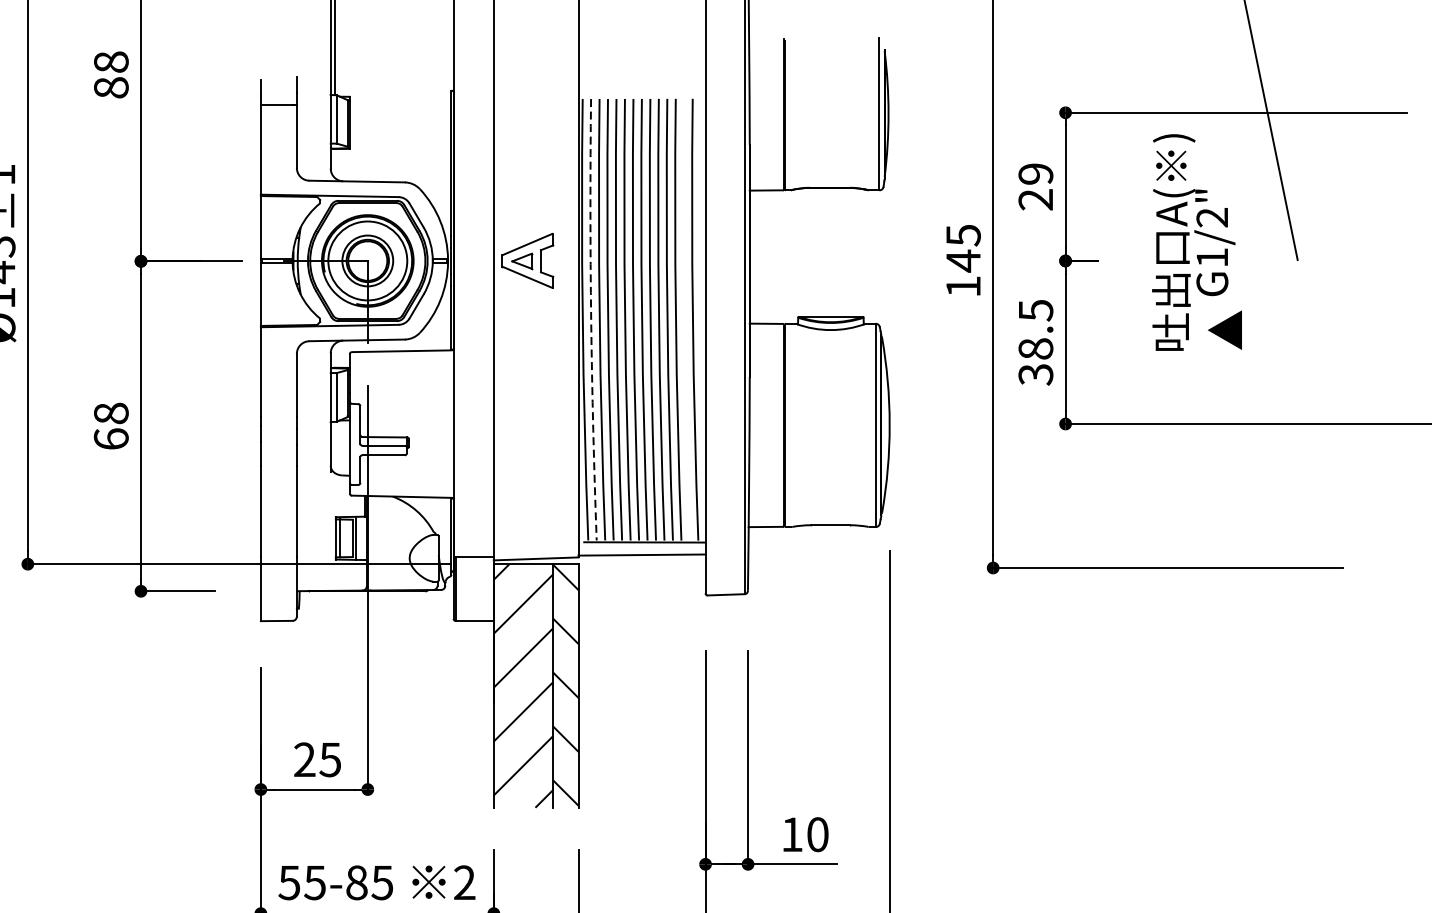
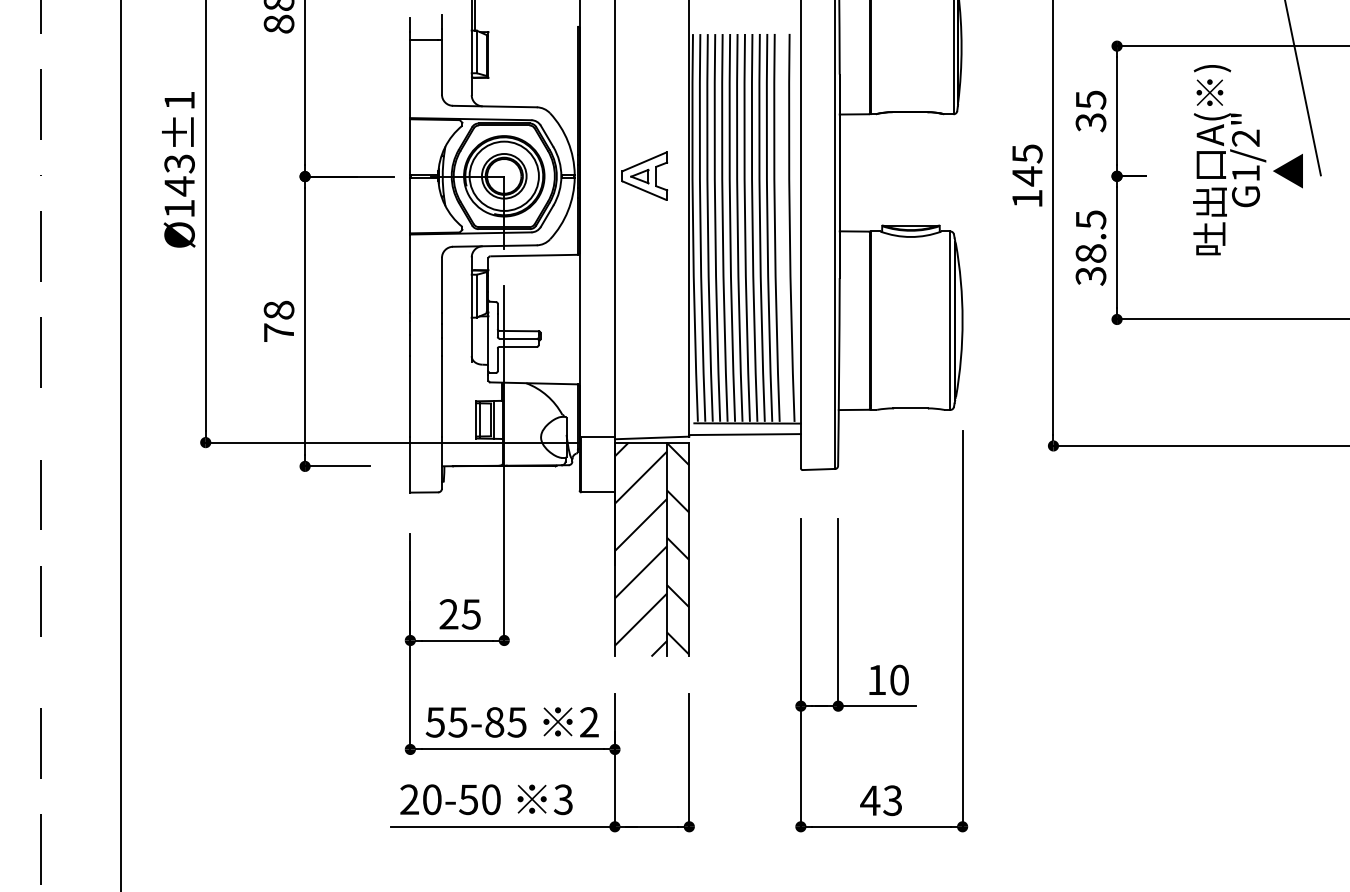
text: (1035, 187) -> (1090, 111), 29 -> 35
arc: (591, 319) -> (700, 227), dashed -> solid
text: (1224, 330) -> (1287, 171), moved
text: (110, 438) -> (278, 332), 68 -> 78

